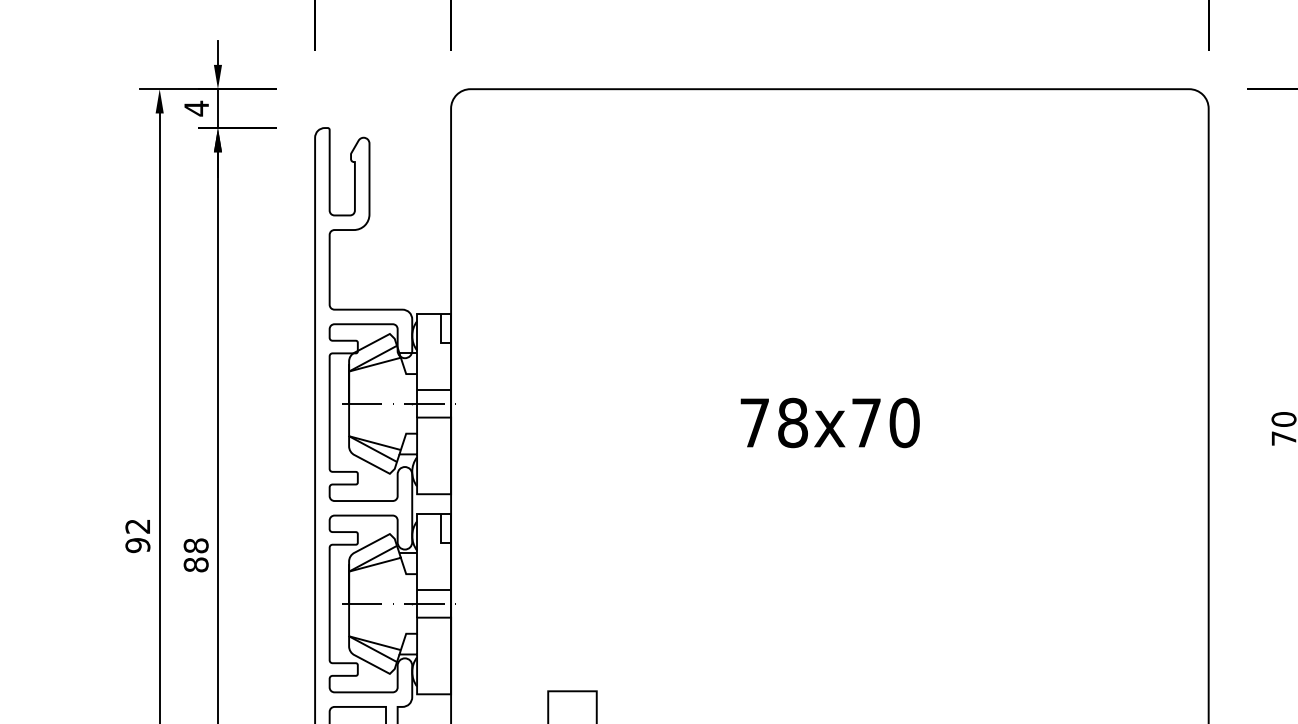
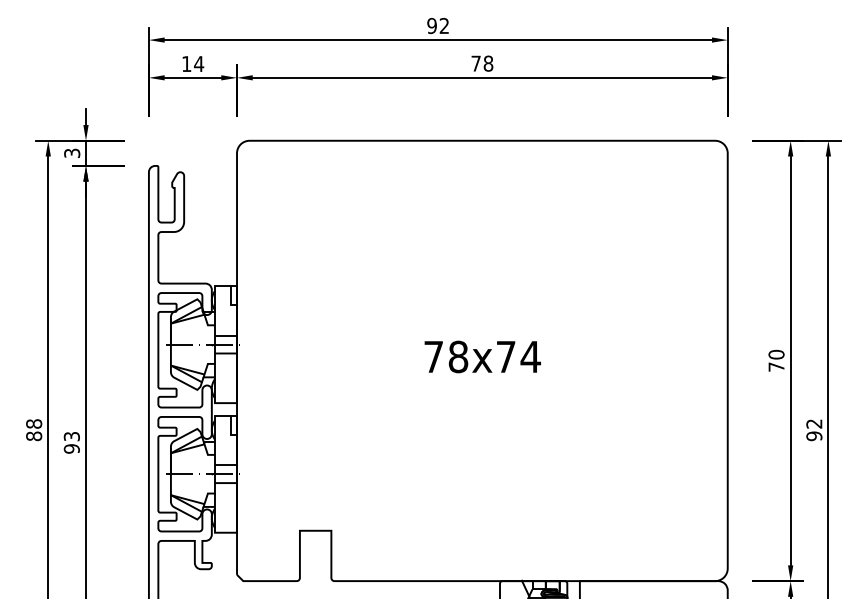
text: (197, 108) -> (72, 153), 4 -> 3
text: (904, 422) -> (530, 356), 78x70 -> 78x74
text: (138, 536) -> (34, 430), 92 -> 88
text: (195, 554) -> (71, 442), 88 -> 93

